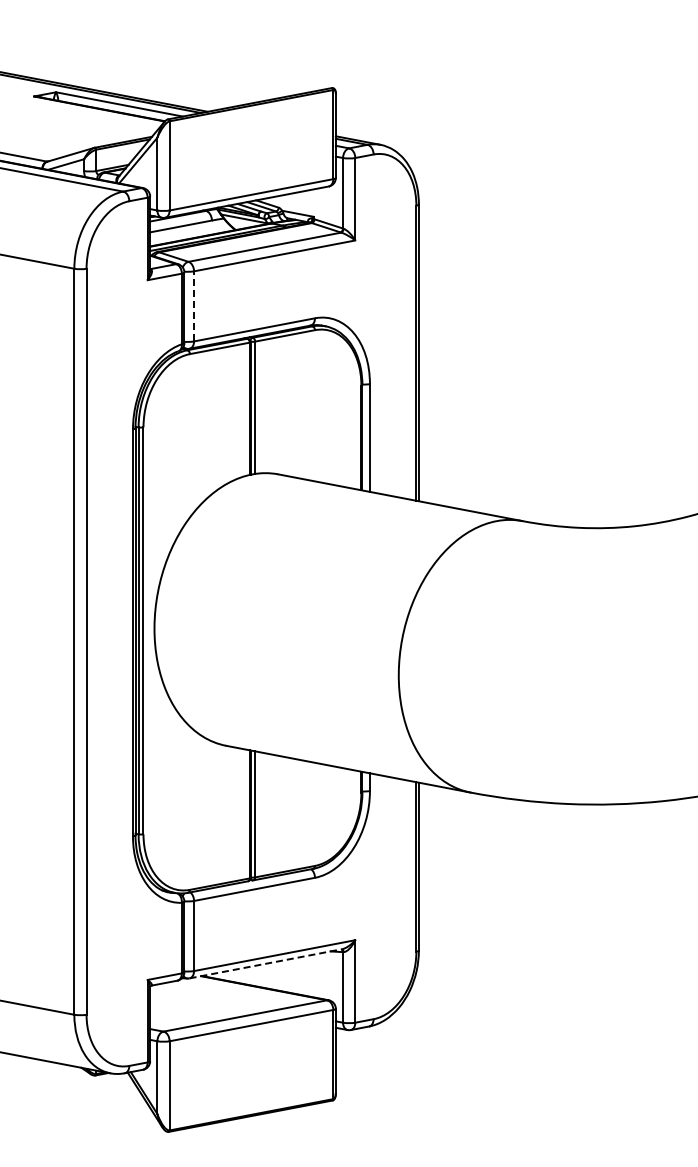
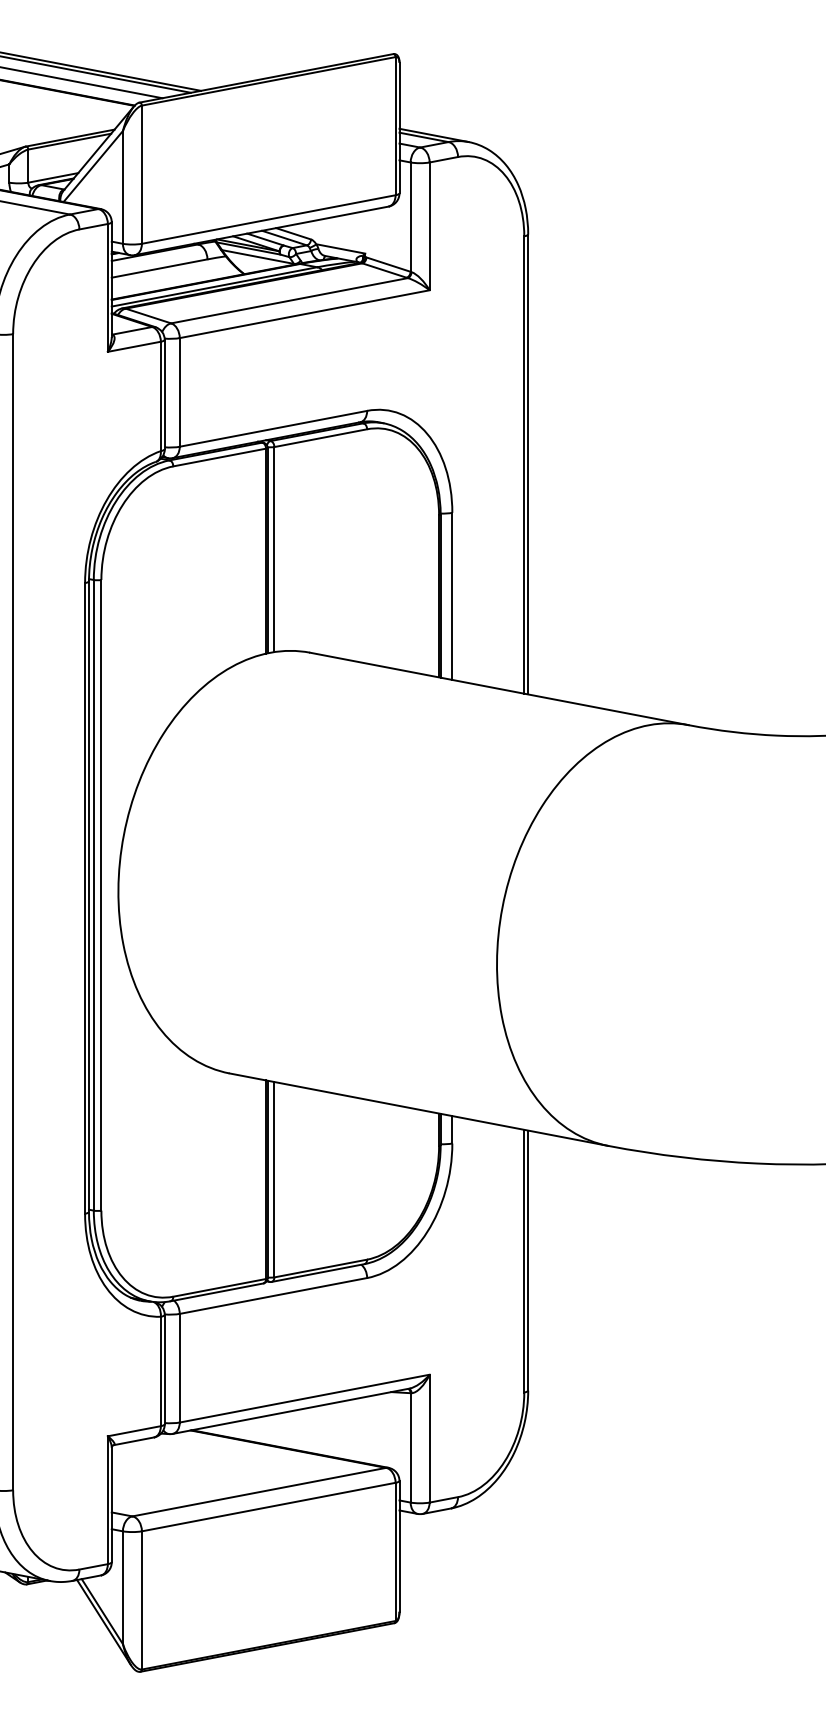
line: (194, 305) -> (180, 391), dashed -> solid
line: (266, 963) -> (292, 1410), dashed -> solid

